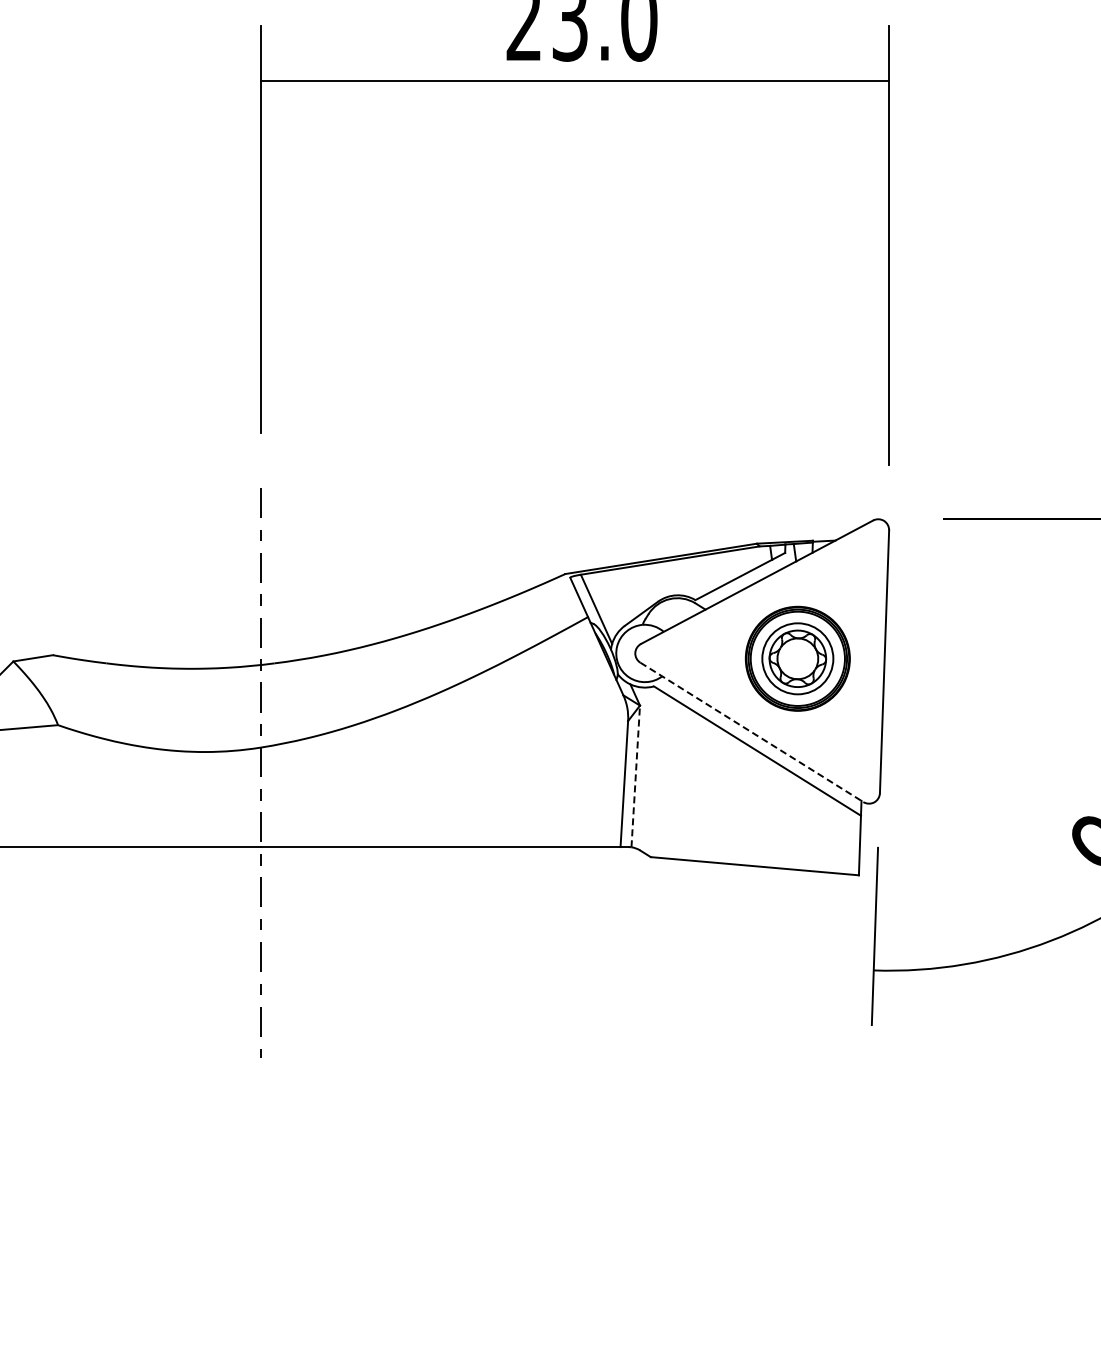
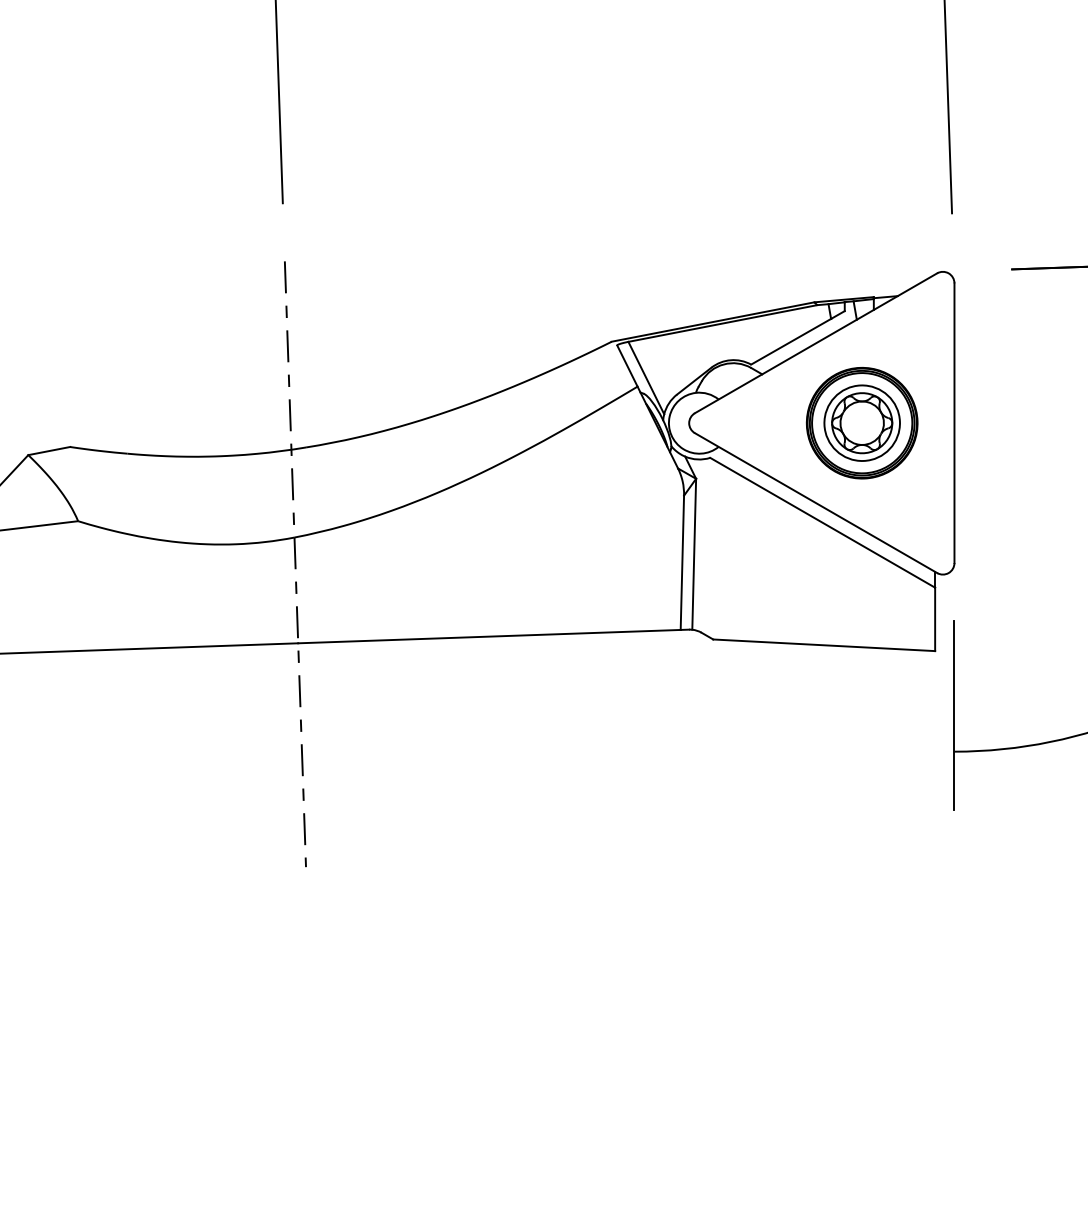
line: (752, 732) -> (816, 503), dashed -> solid
line: (635, 776) -> (693, 554), dashed -> solid

